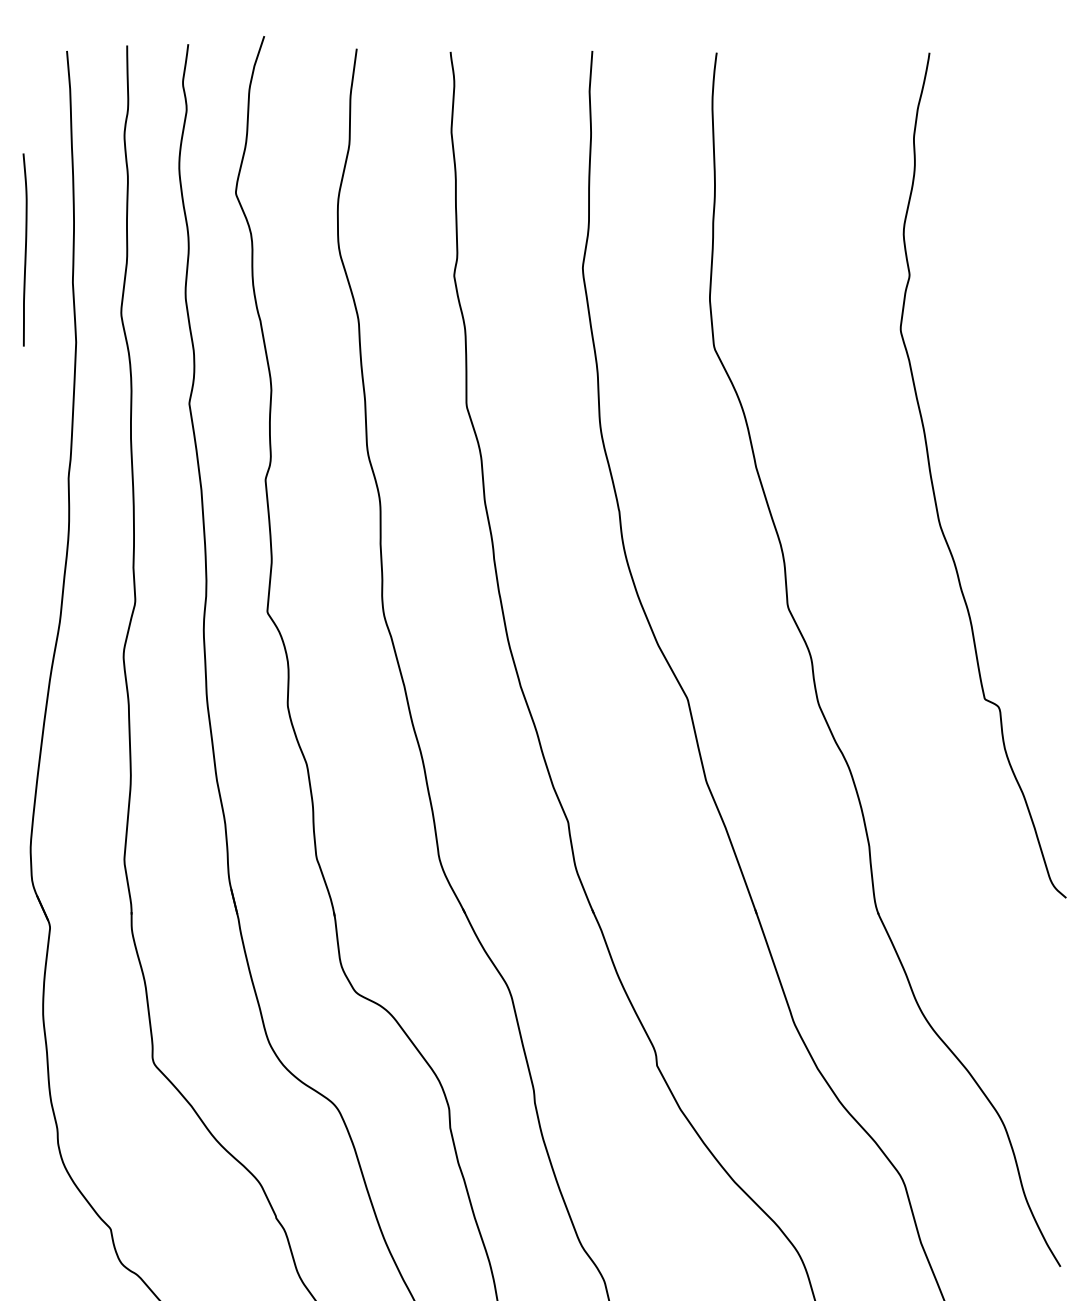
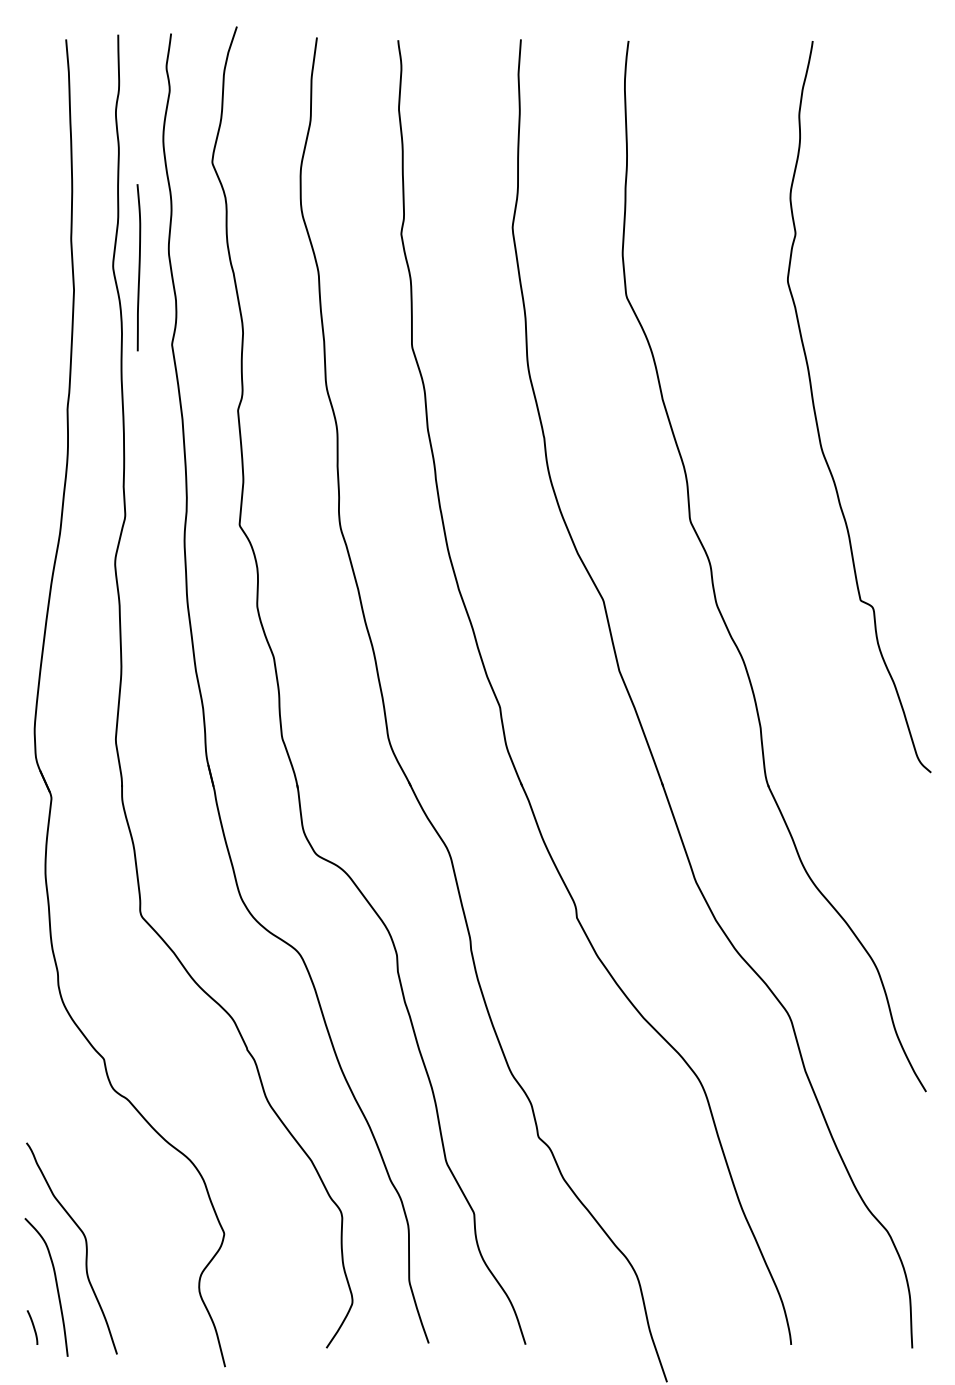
curve: (24, 249) -> (138, 267), moved

